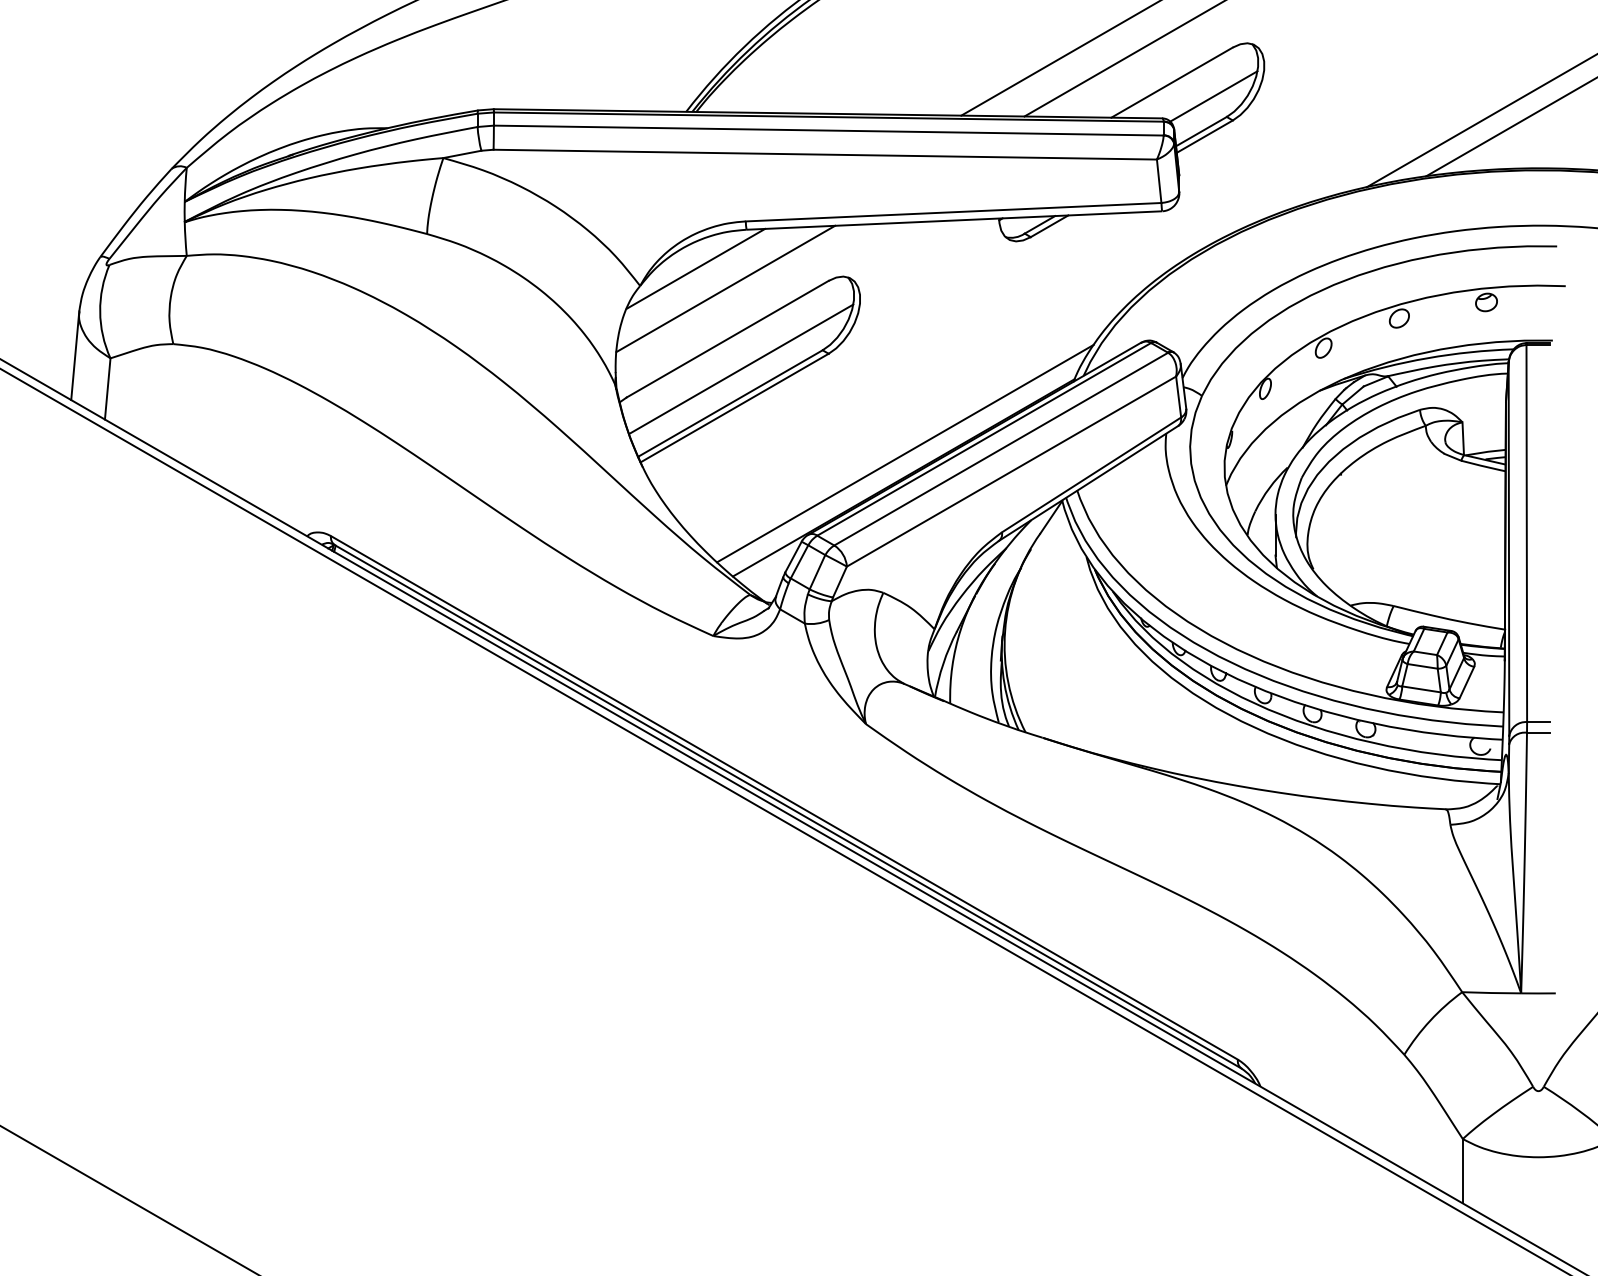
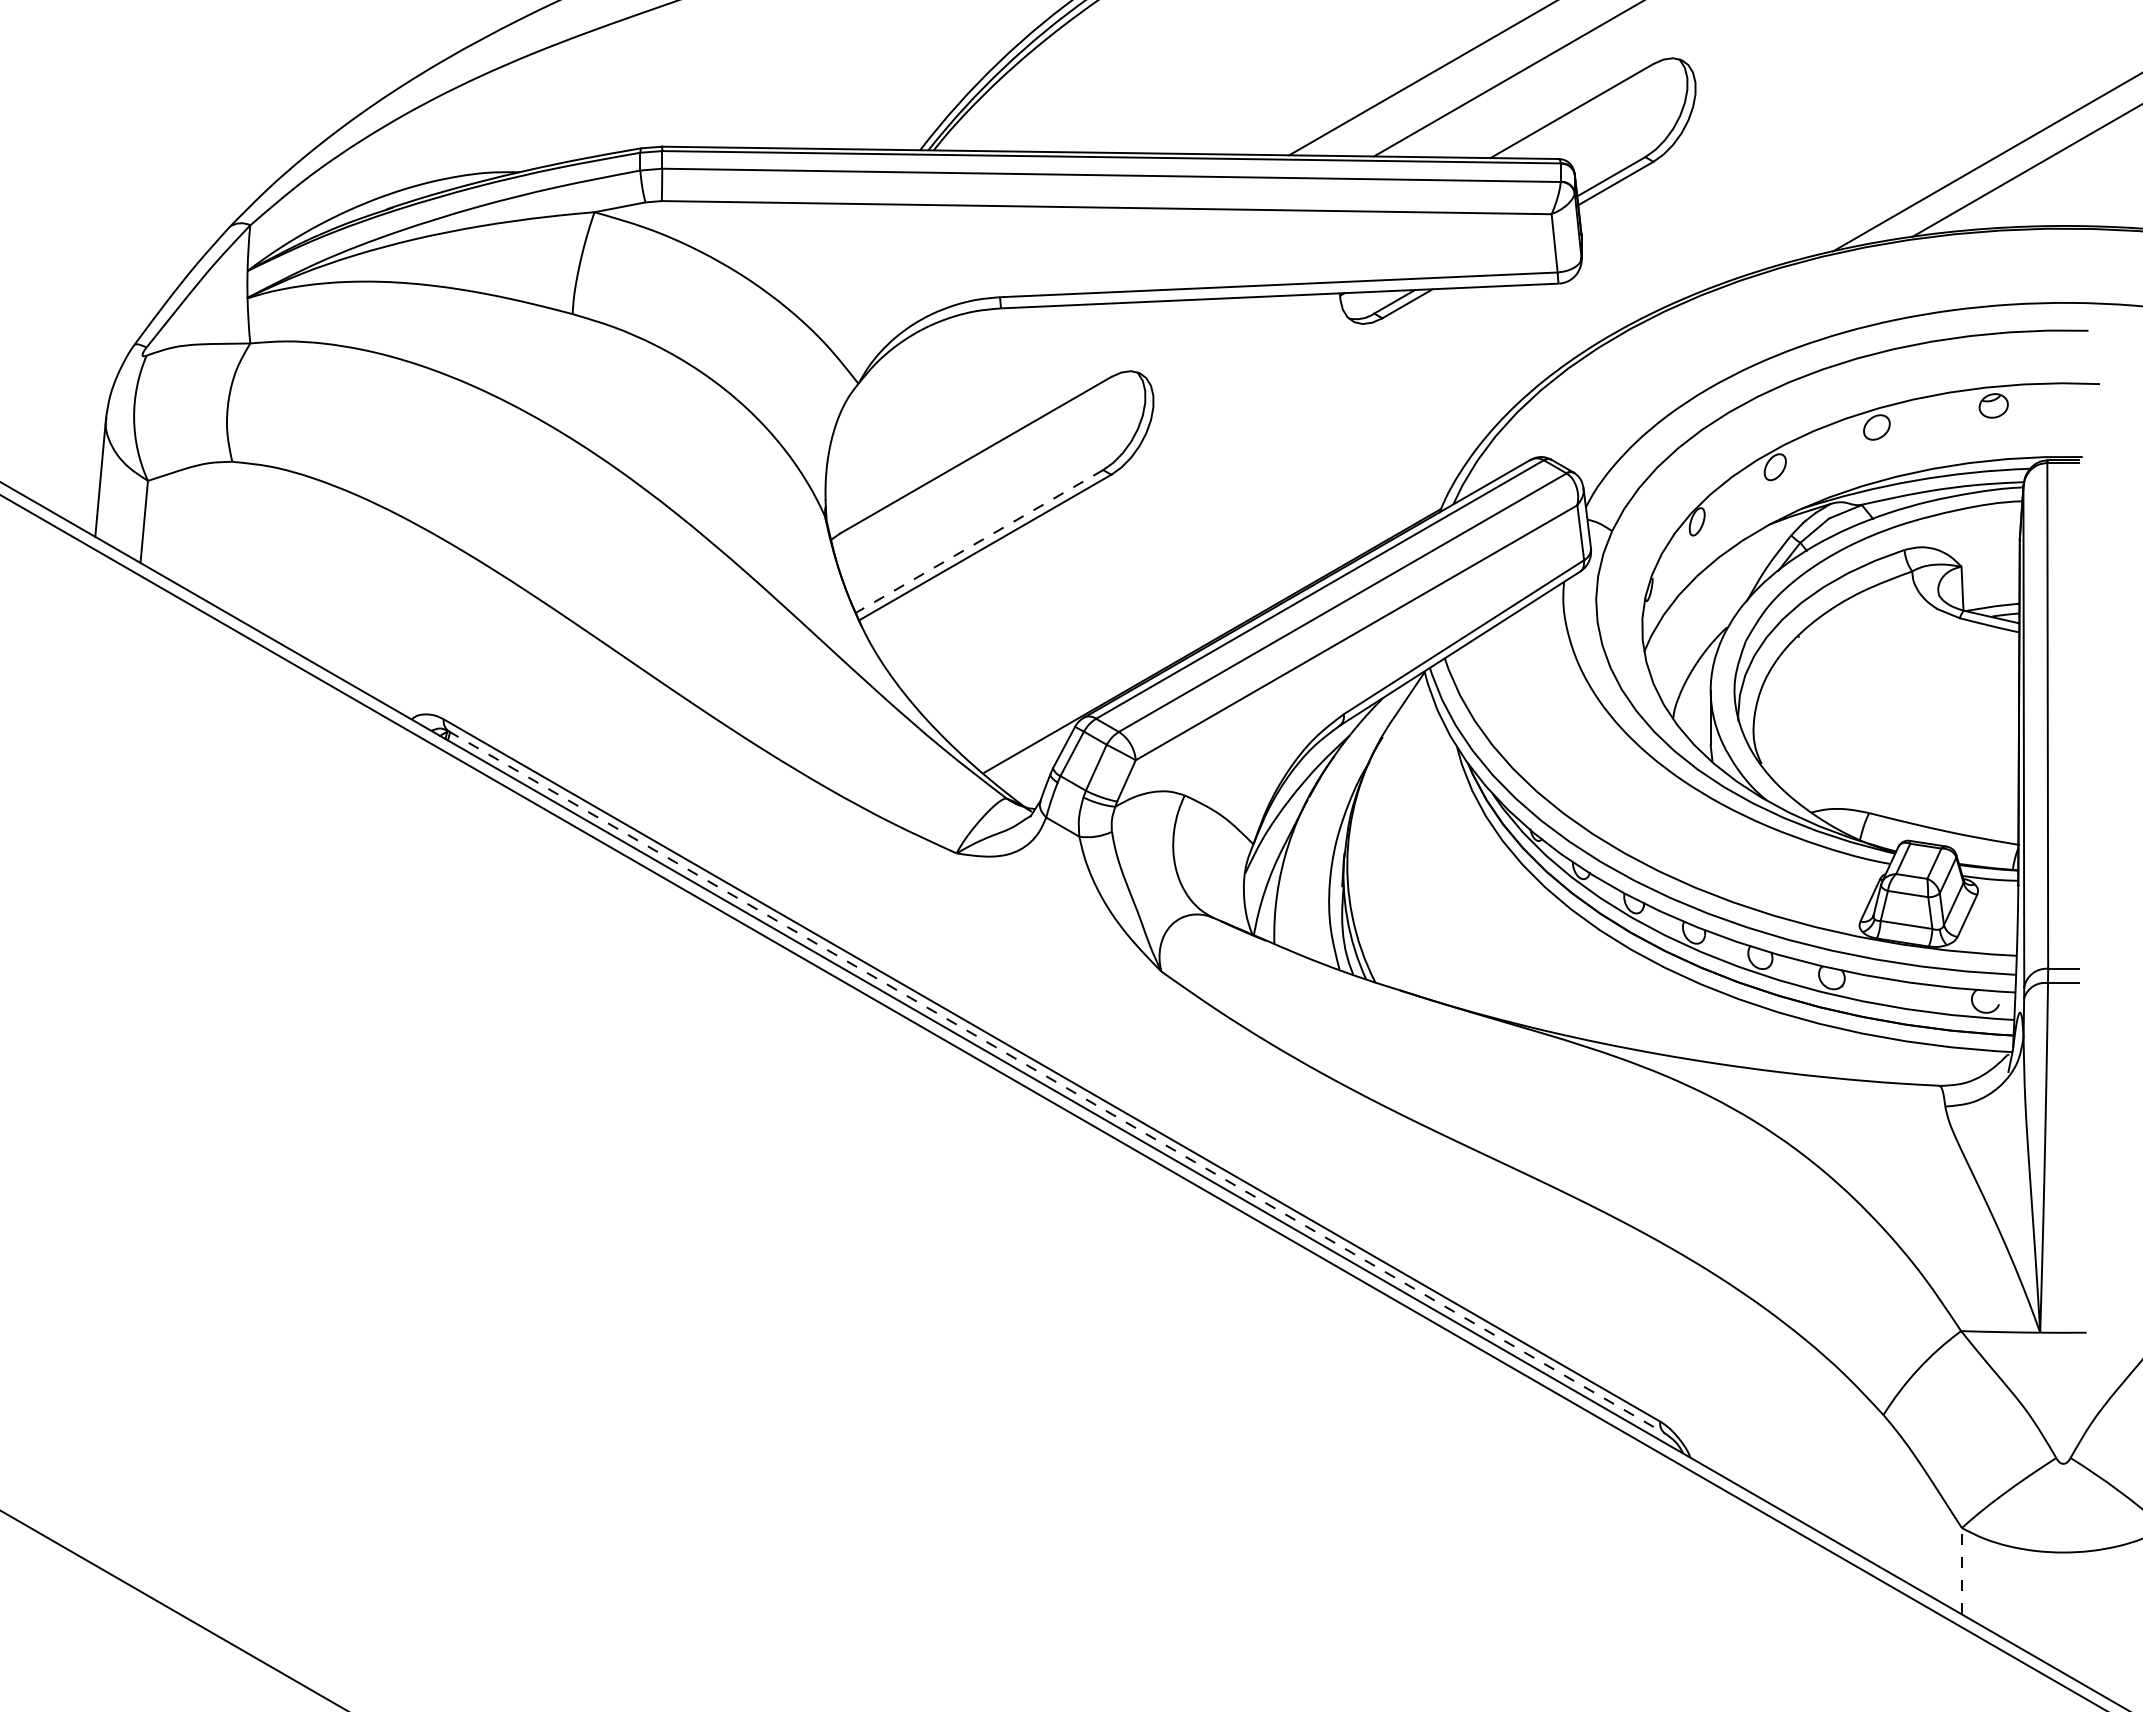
line: (1213, 96) -> (1627, 129), removed
line: (696, 268) -> (933, 360), removed
line: (725, 288) -> (972, 387), removed
line: (740, 369) -> (993, 495), removed
line: (730, 403) -> (979, 541), solid -> dashed
line: (905, 453) -> (1214, 608), removed
line: (788, 806) -> (1057, 1082), solid -> dashed
line: (1462, 1170) -> (1961, 1570), solid -> dashed

